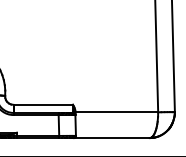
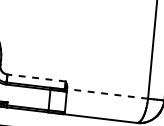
line: (43, 104) -> (36, 77), solid -> dashed
line: (116, 112) -> (107, 94), solid -> dashed

